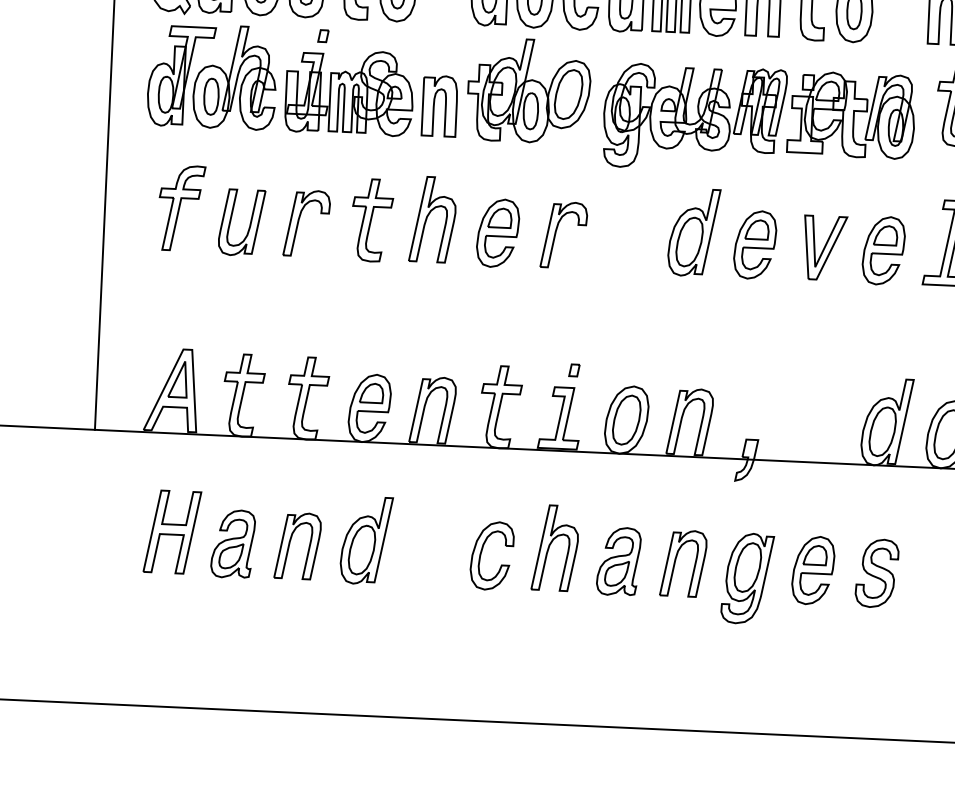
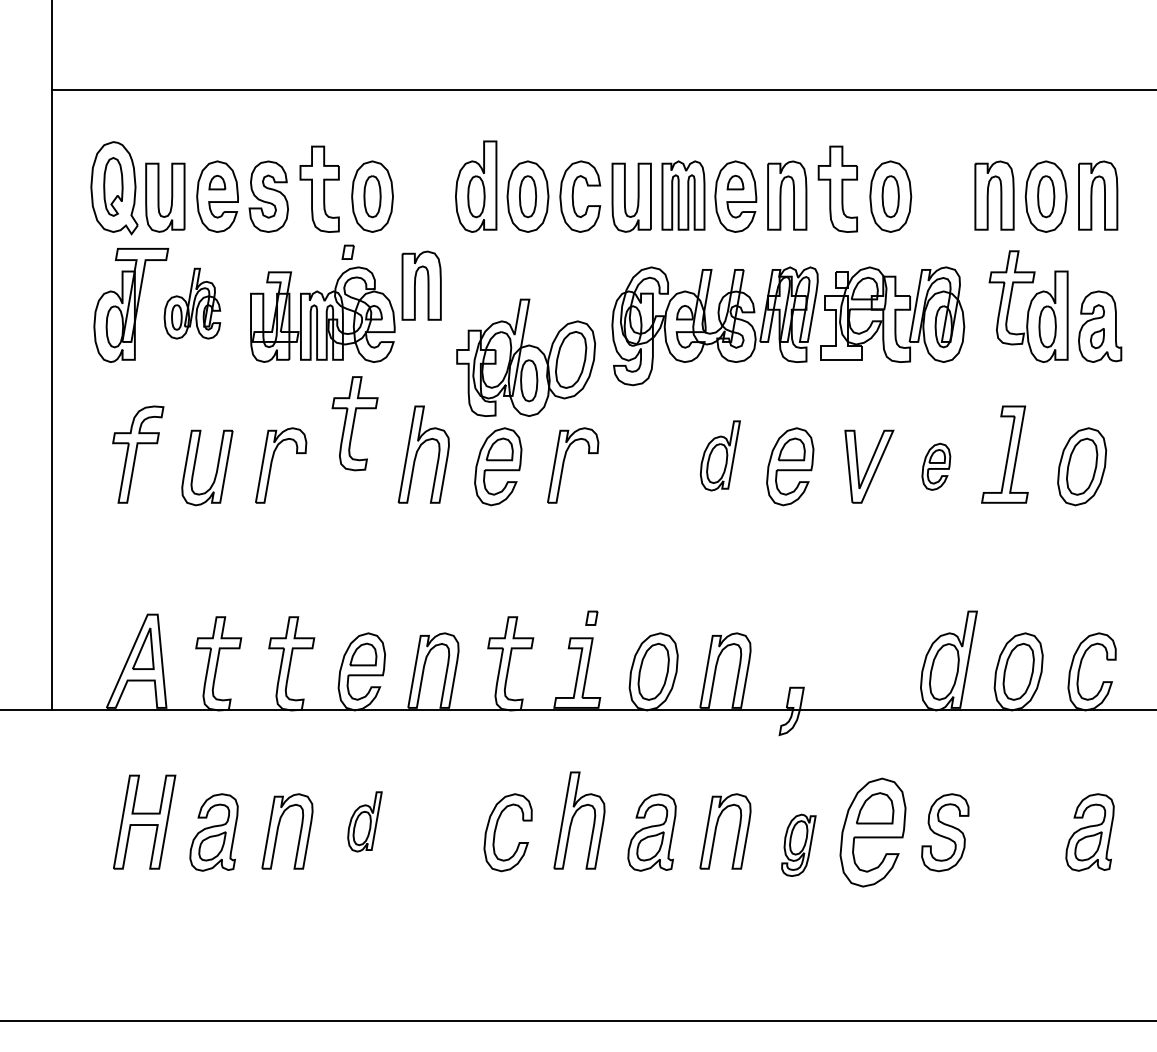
part: (322, 35) -> (347, 251), moved
part: (235, 77) -> (192, 303), size x0.6
part: (529, 90) -> (526, 357), moved
part: (439, 105) -> (421, 285), moved
part: (371, 220) -> (354, 423), moved
part: (694, 232) -> (720, 455), size x0.7
part: (883, 250) -> (936, 466), size x0.6
part: (366, 540) -> (364, 821), size x0.6
part: (812, 570) -> (872, 832), size x1.4
part: (747, 578) -> (798, 845), size x0.6

